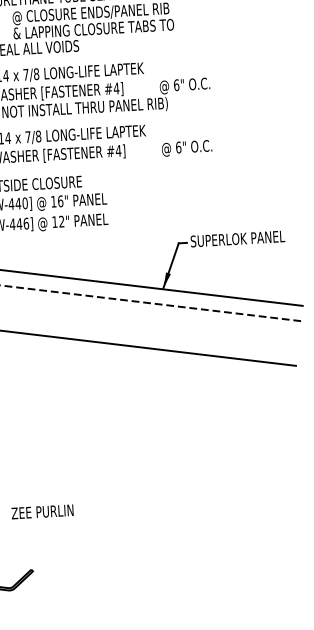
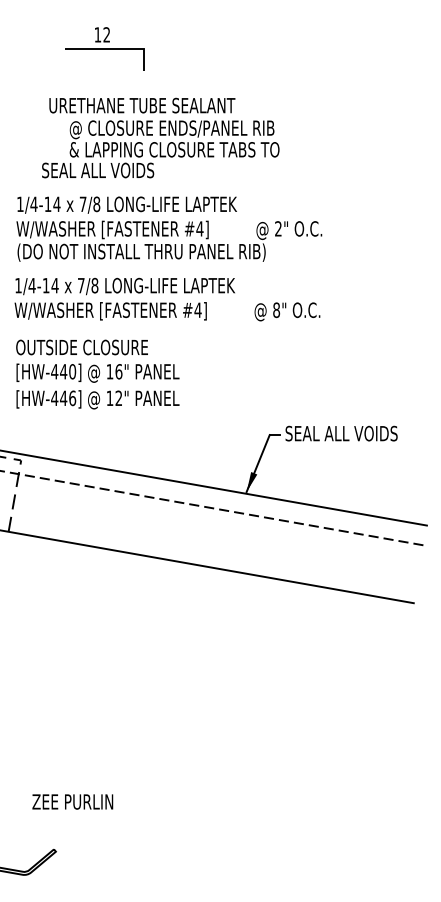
text: (176, 84) -> (278, 228), 6" -> 2"
text: (178, 146) -> (276, 309), 6" -> 8"
text: (241, 238) -> (351, 433), SUPERLOK PANEL -> SEAL ALL VOIDS
text: (42, 511) -> (72, 801), moved

